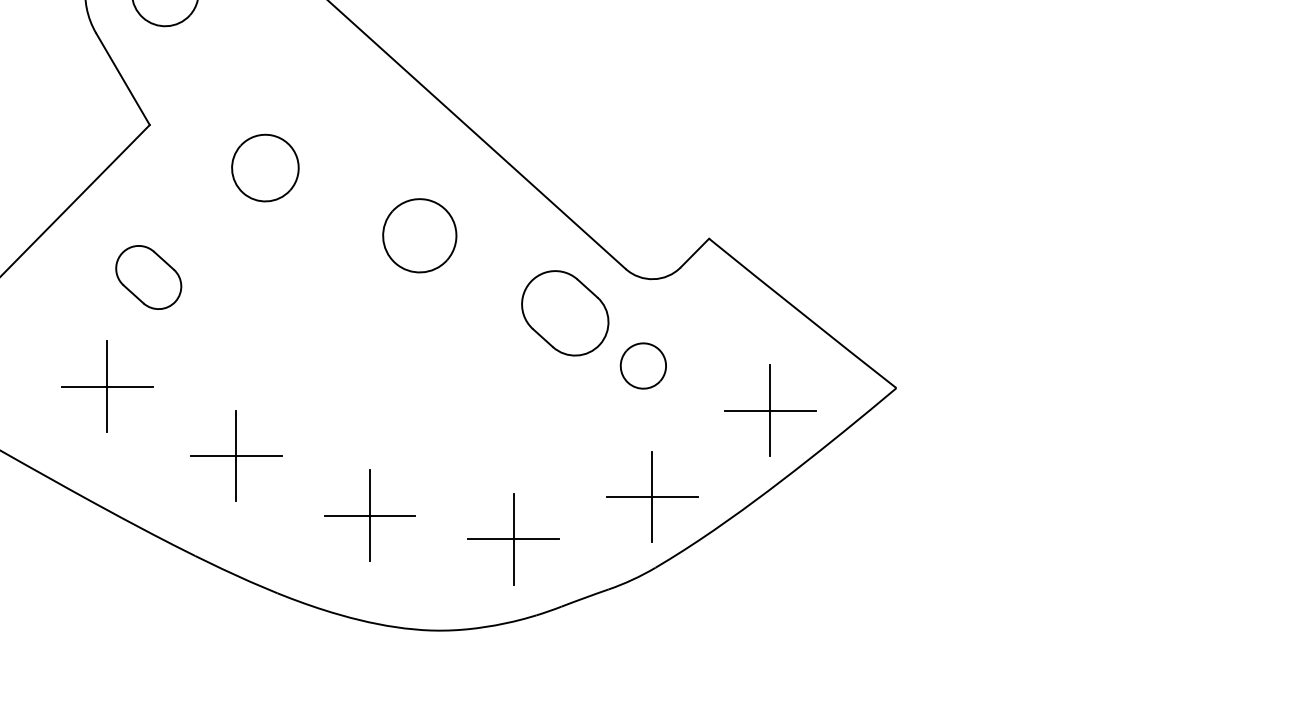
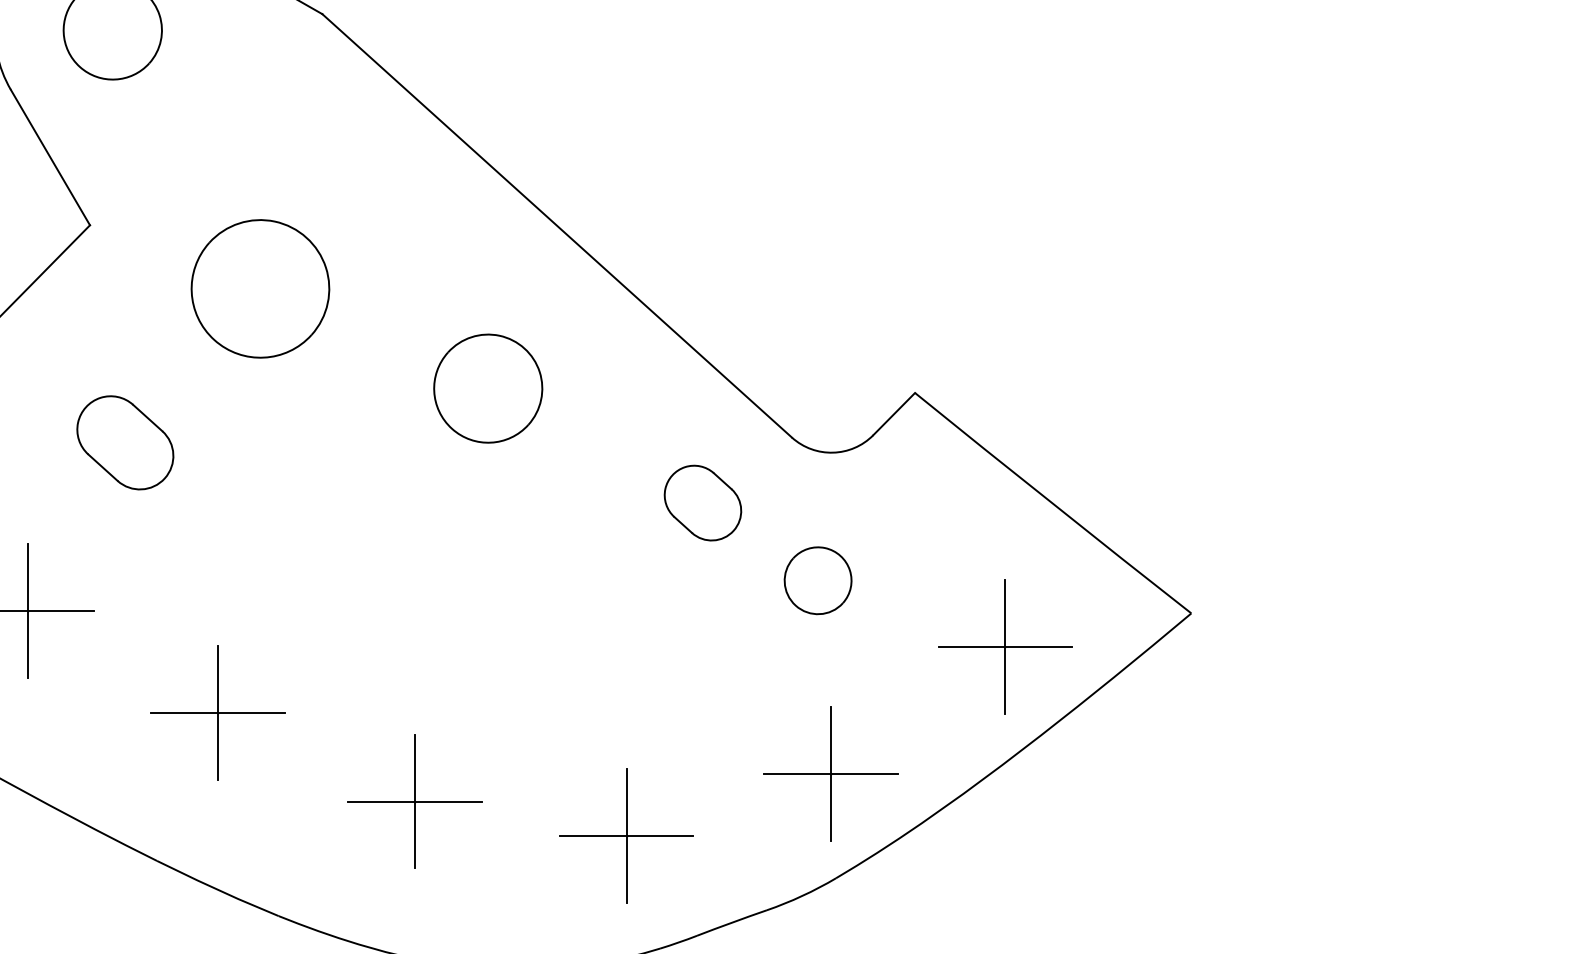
part: (265, 167) -> (260, 287), size x1.4
part: (148, 277) -> (124, 442), moved
part: (565, 313) -> (703, 503), size x0.6

